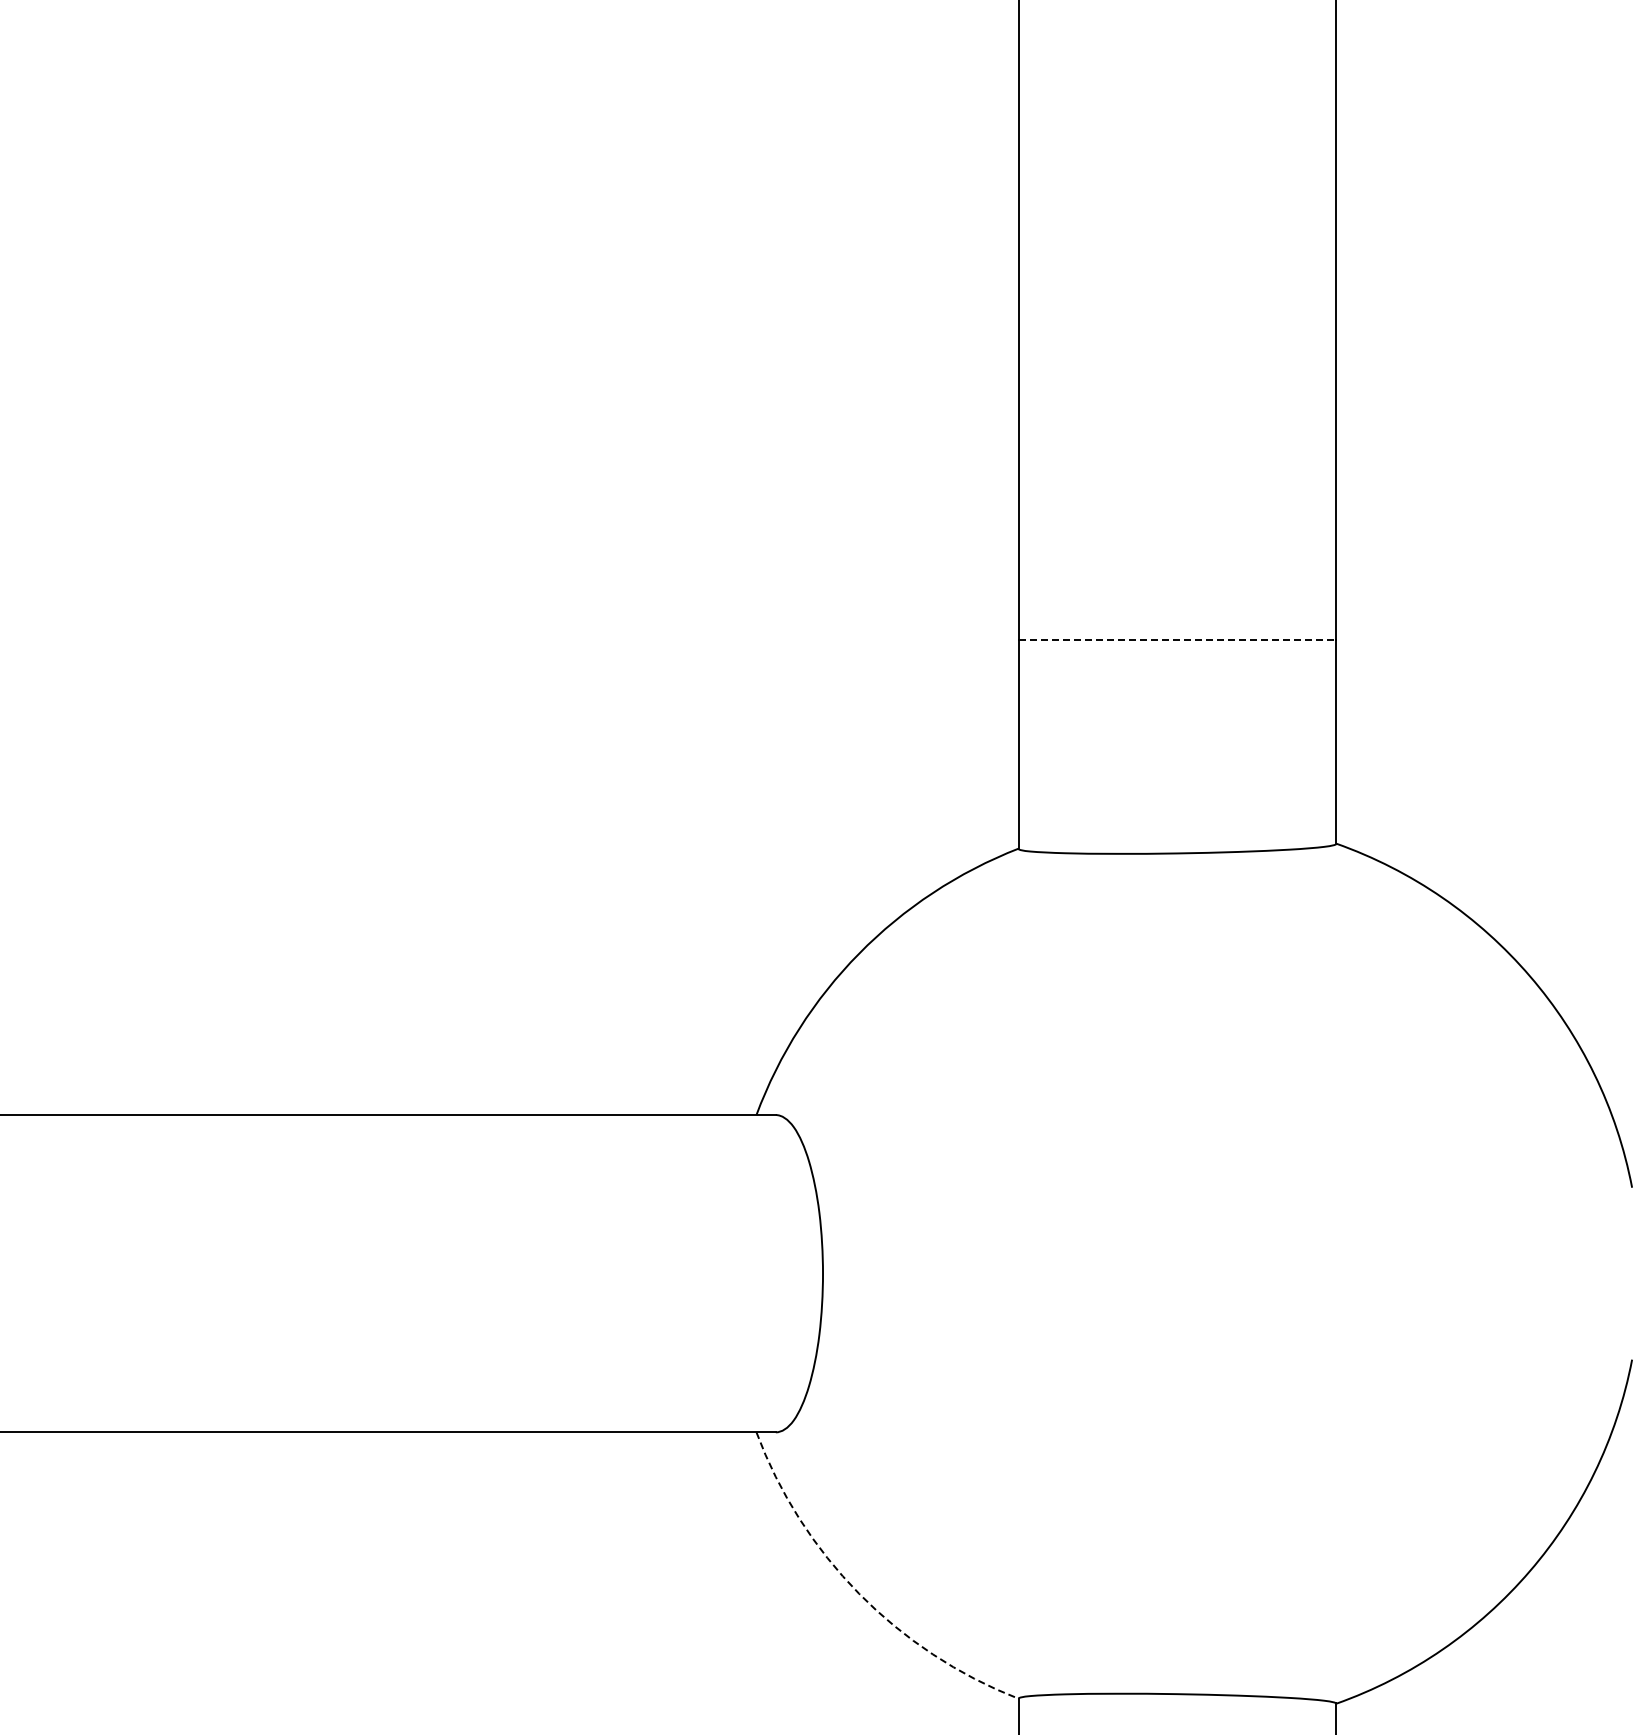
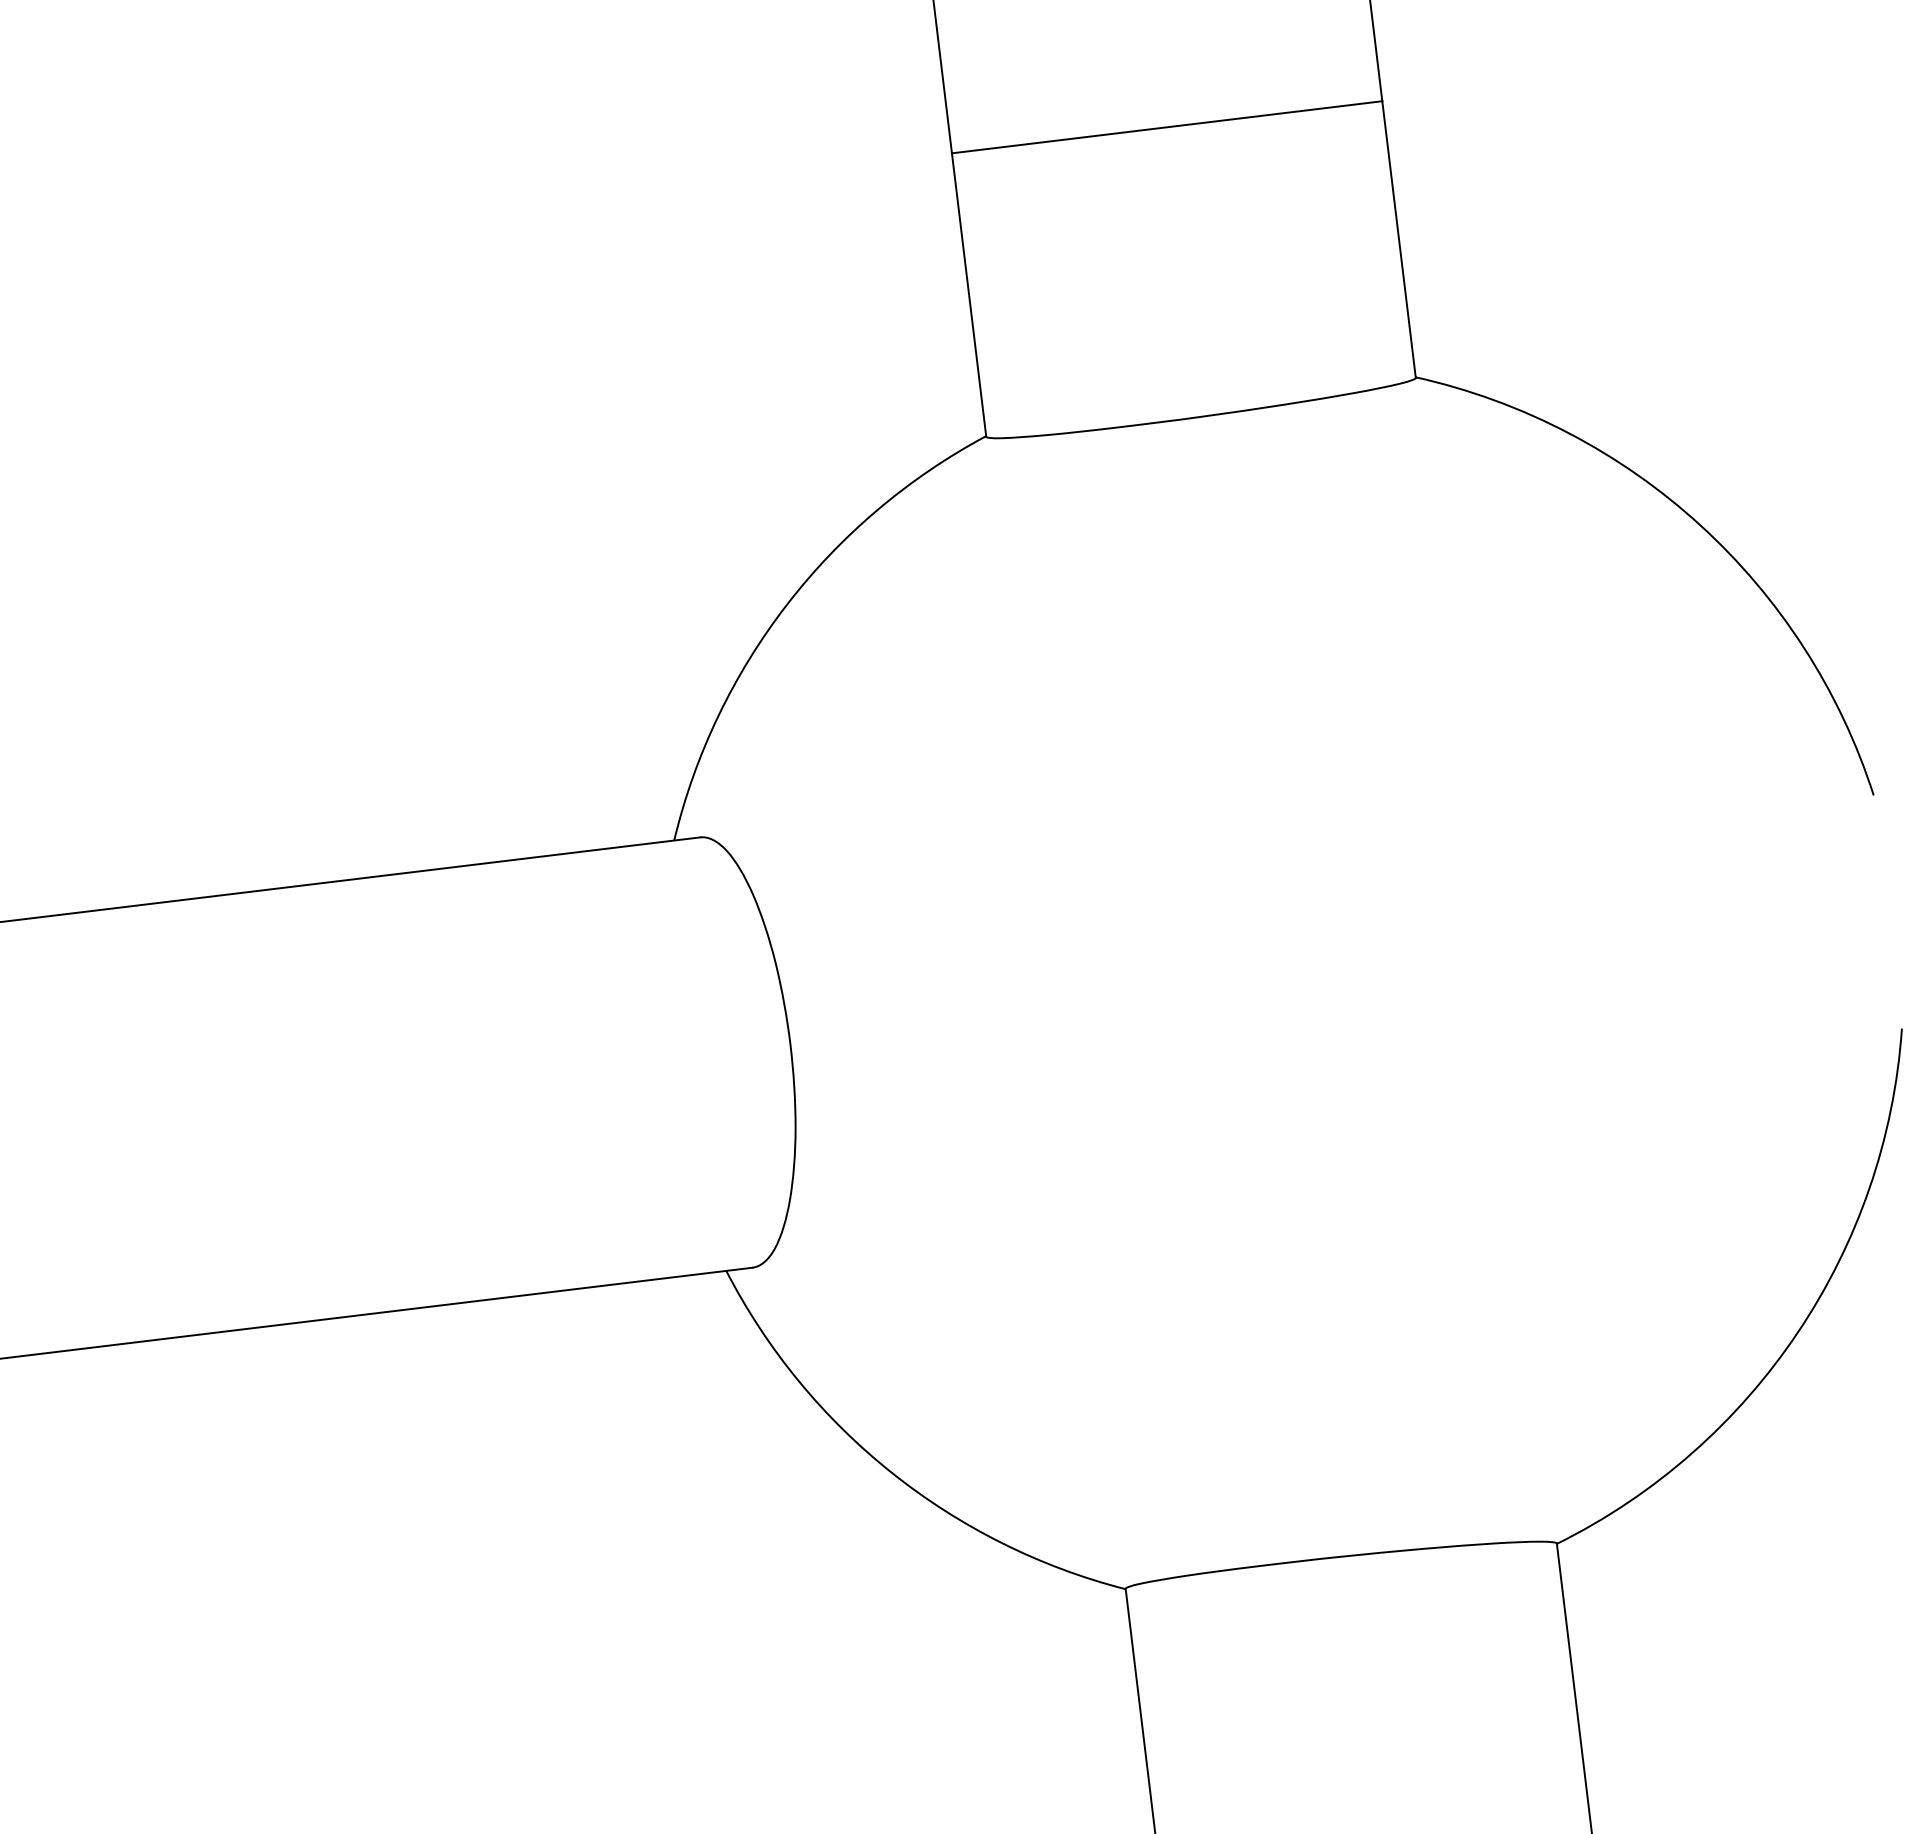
line: (1177, 640) -> (1167, 127), dashed -> solid
arc: (859, 1593) -> (892, 1472), dashed -> solid

